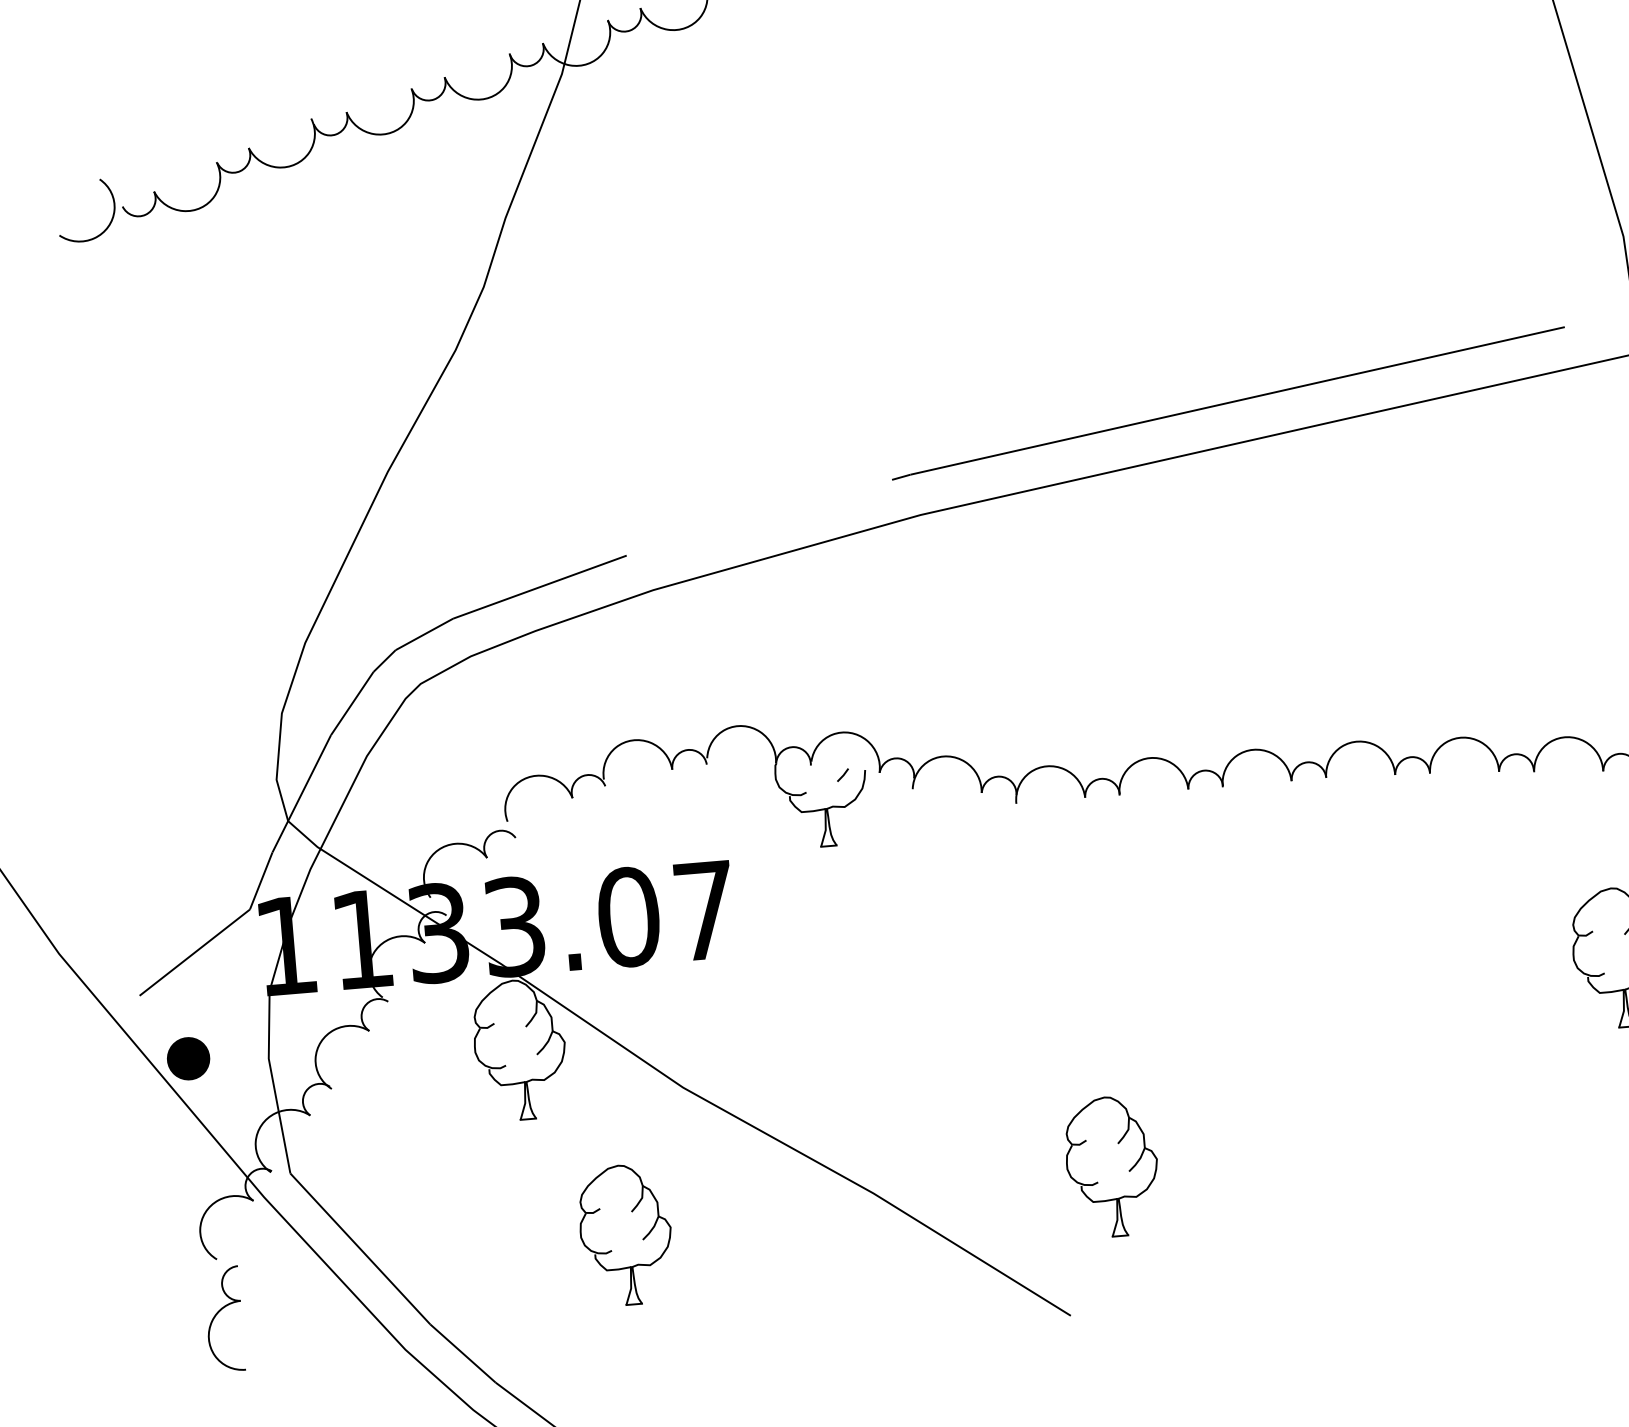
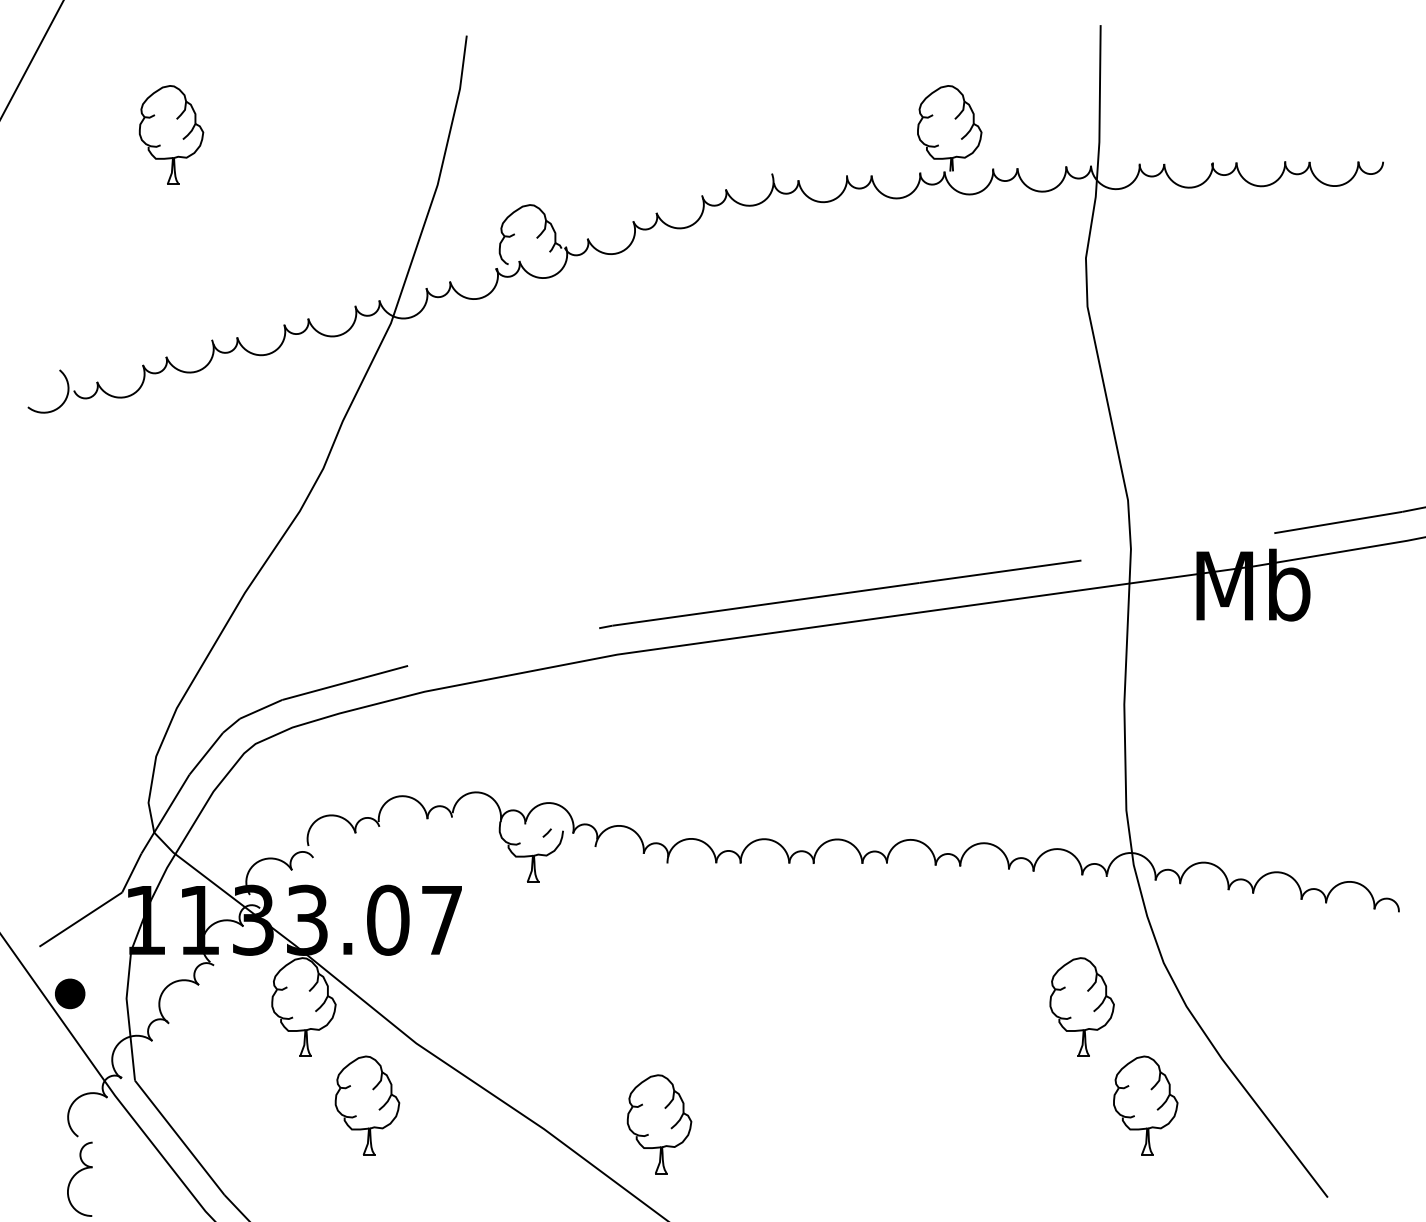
part: (1112, 1166) -> (659, 1124), moved
part: (626, 1234) -> (367, 1105), moved

